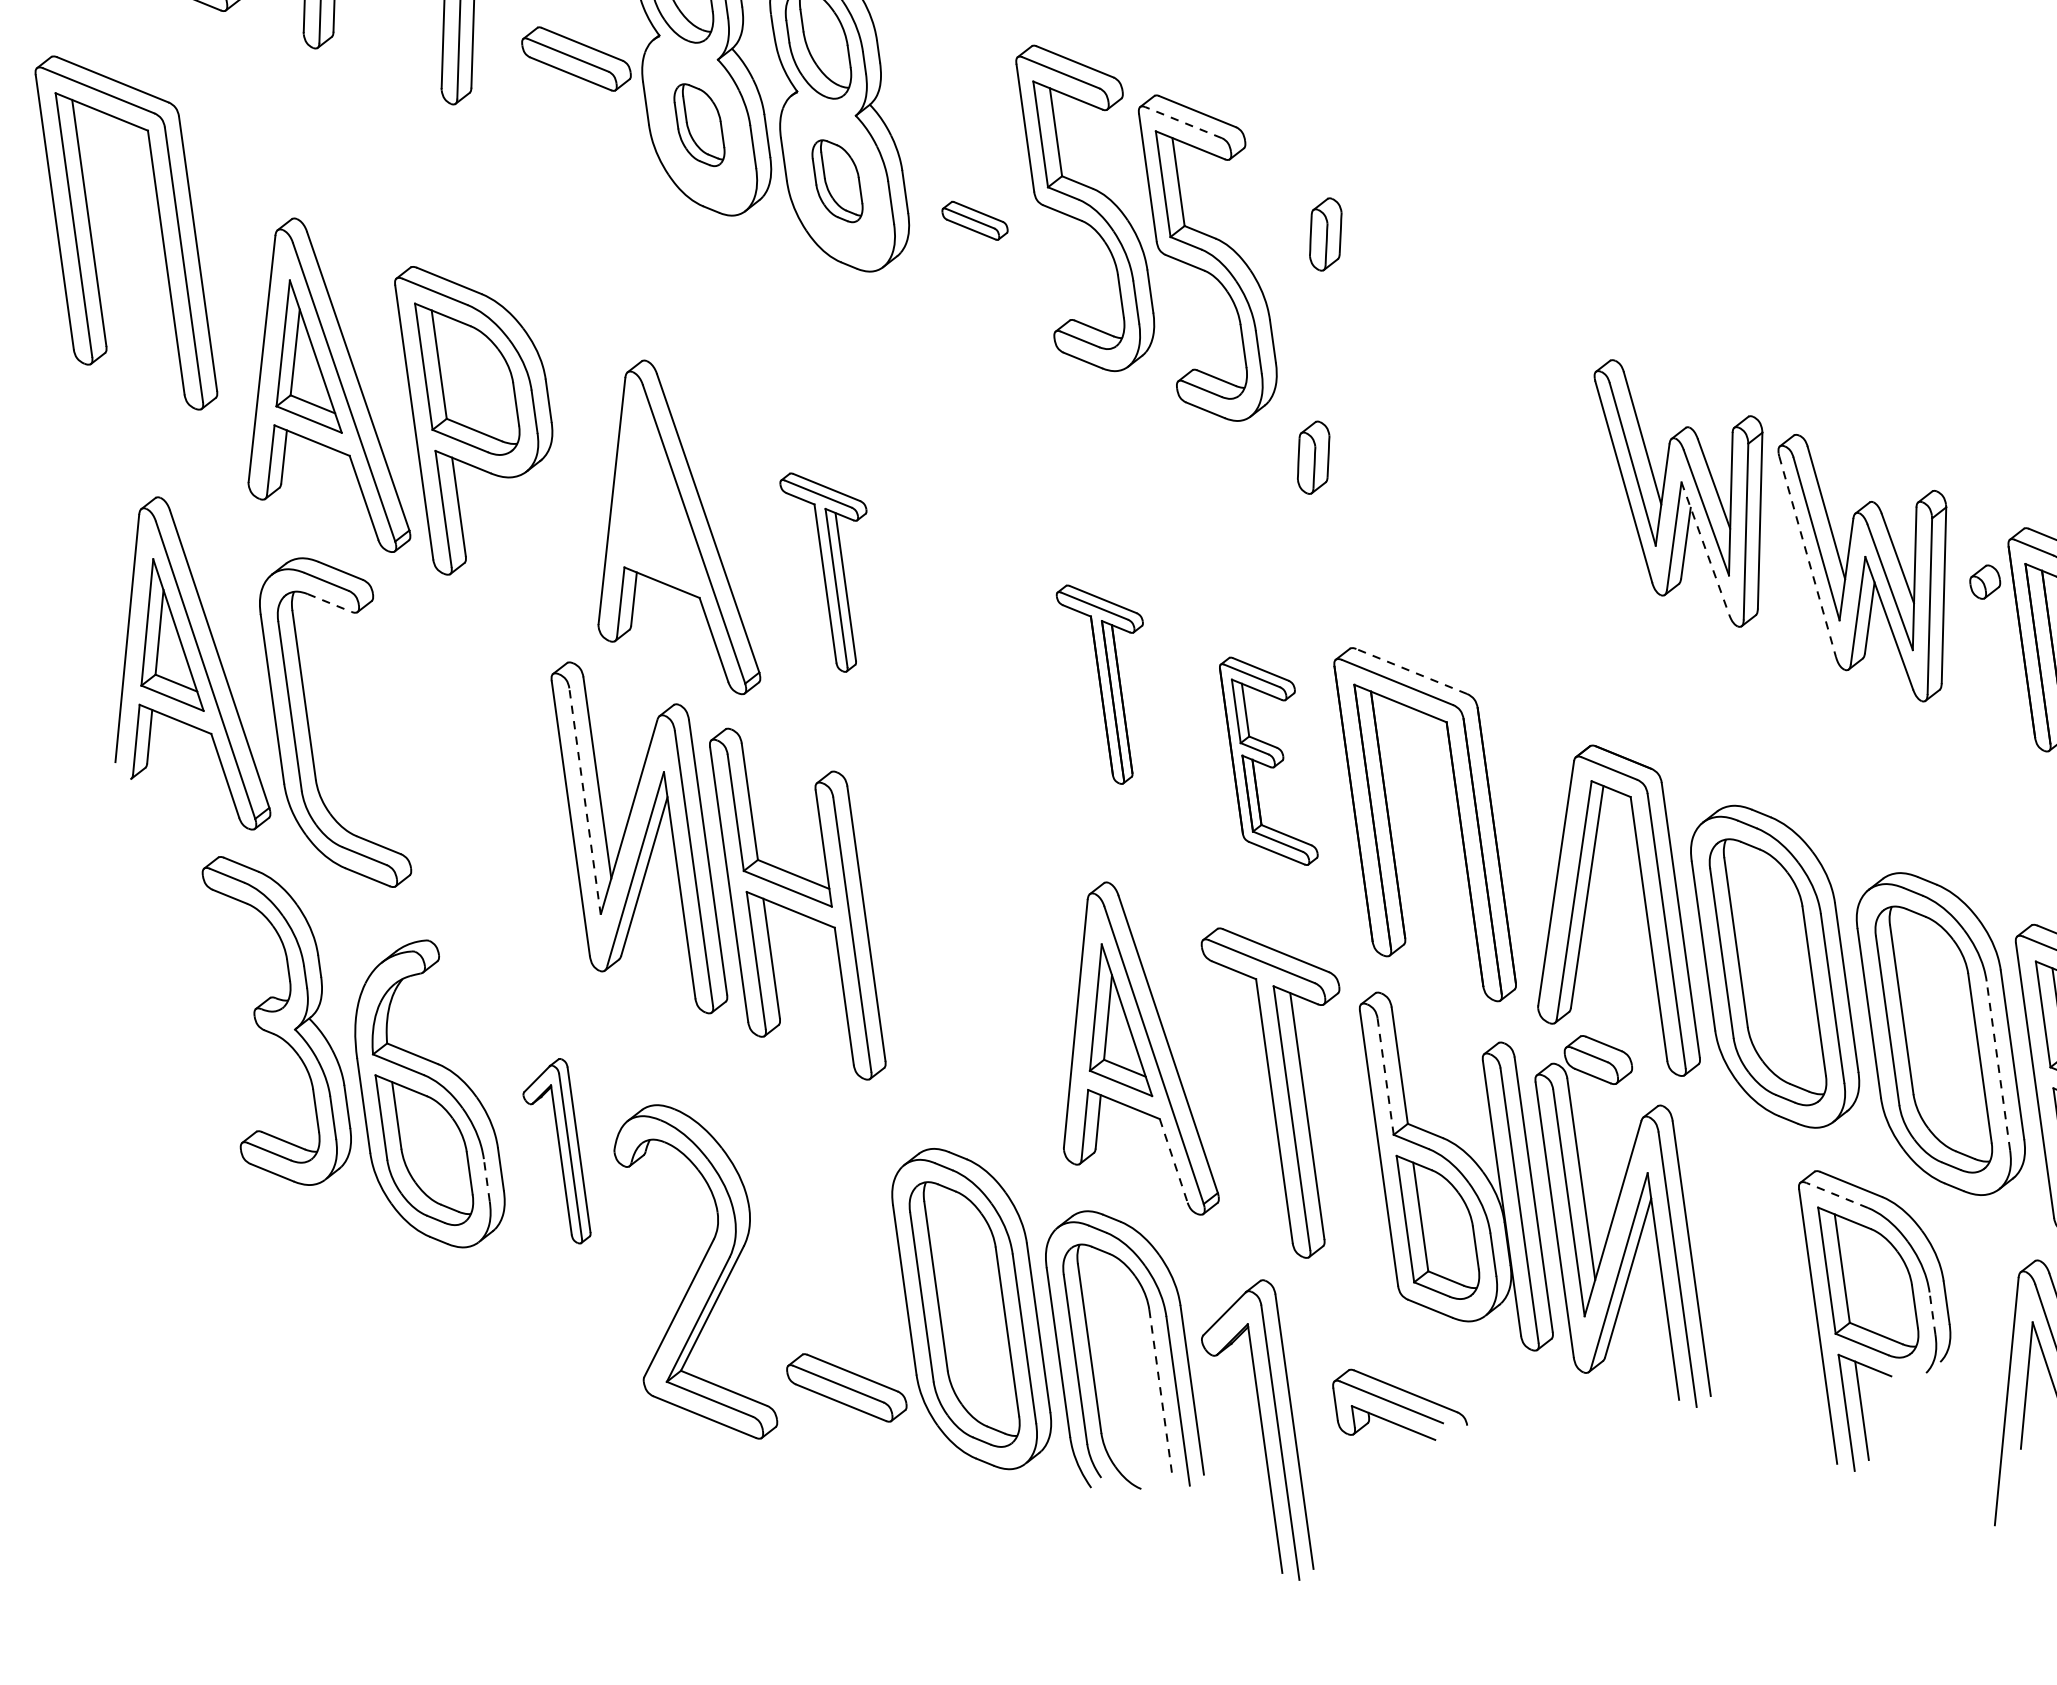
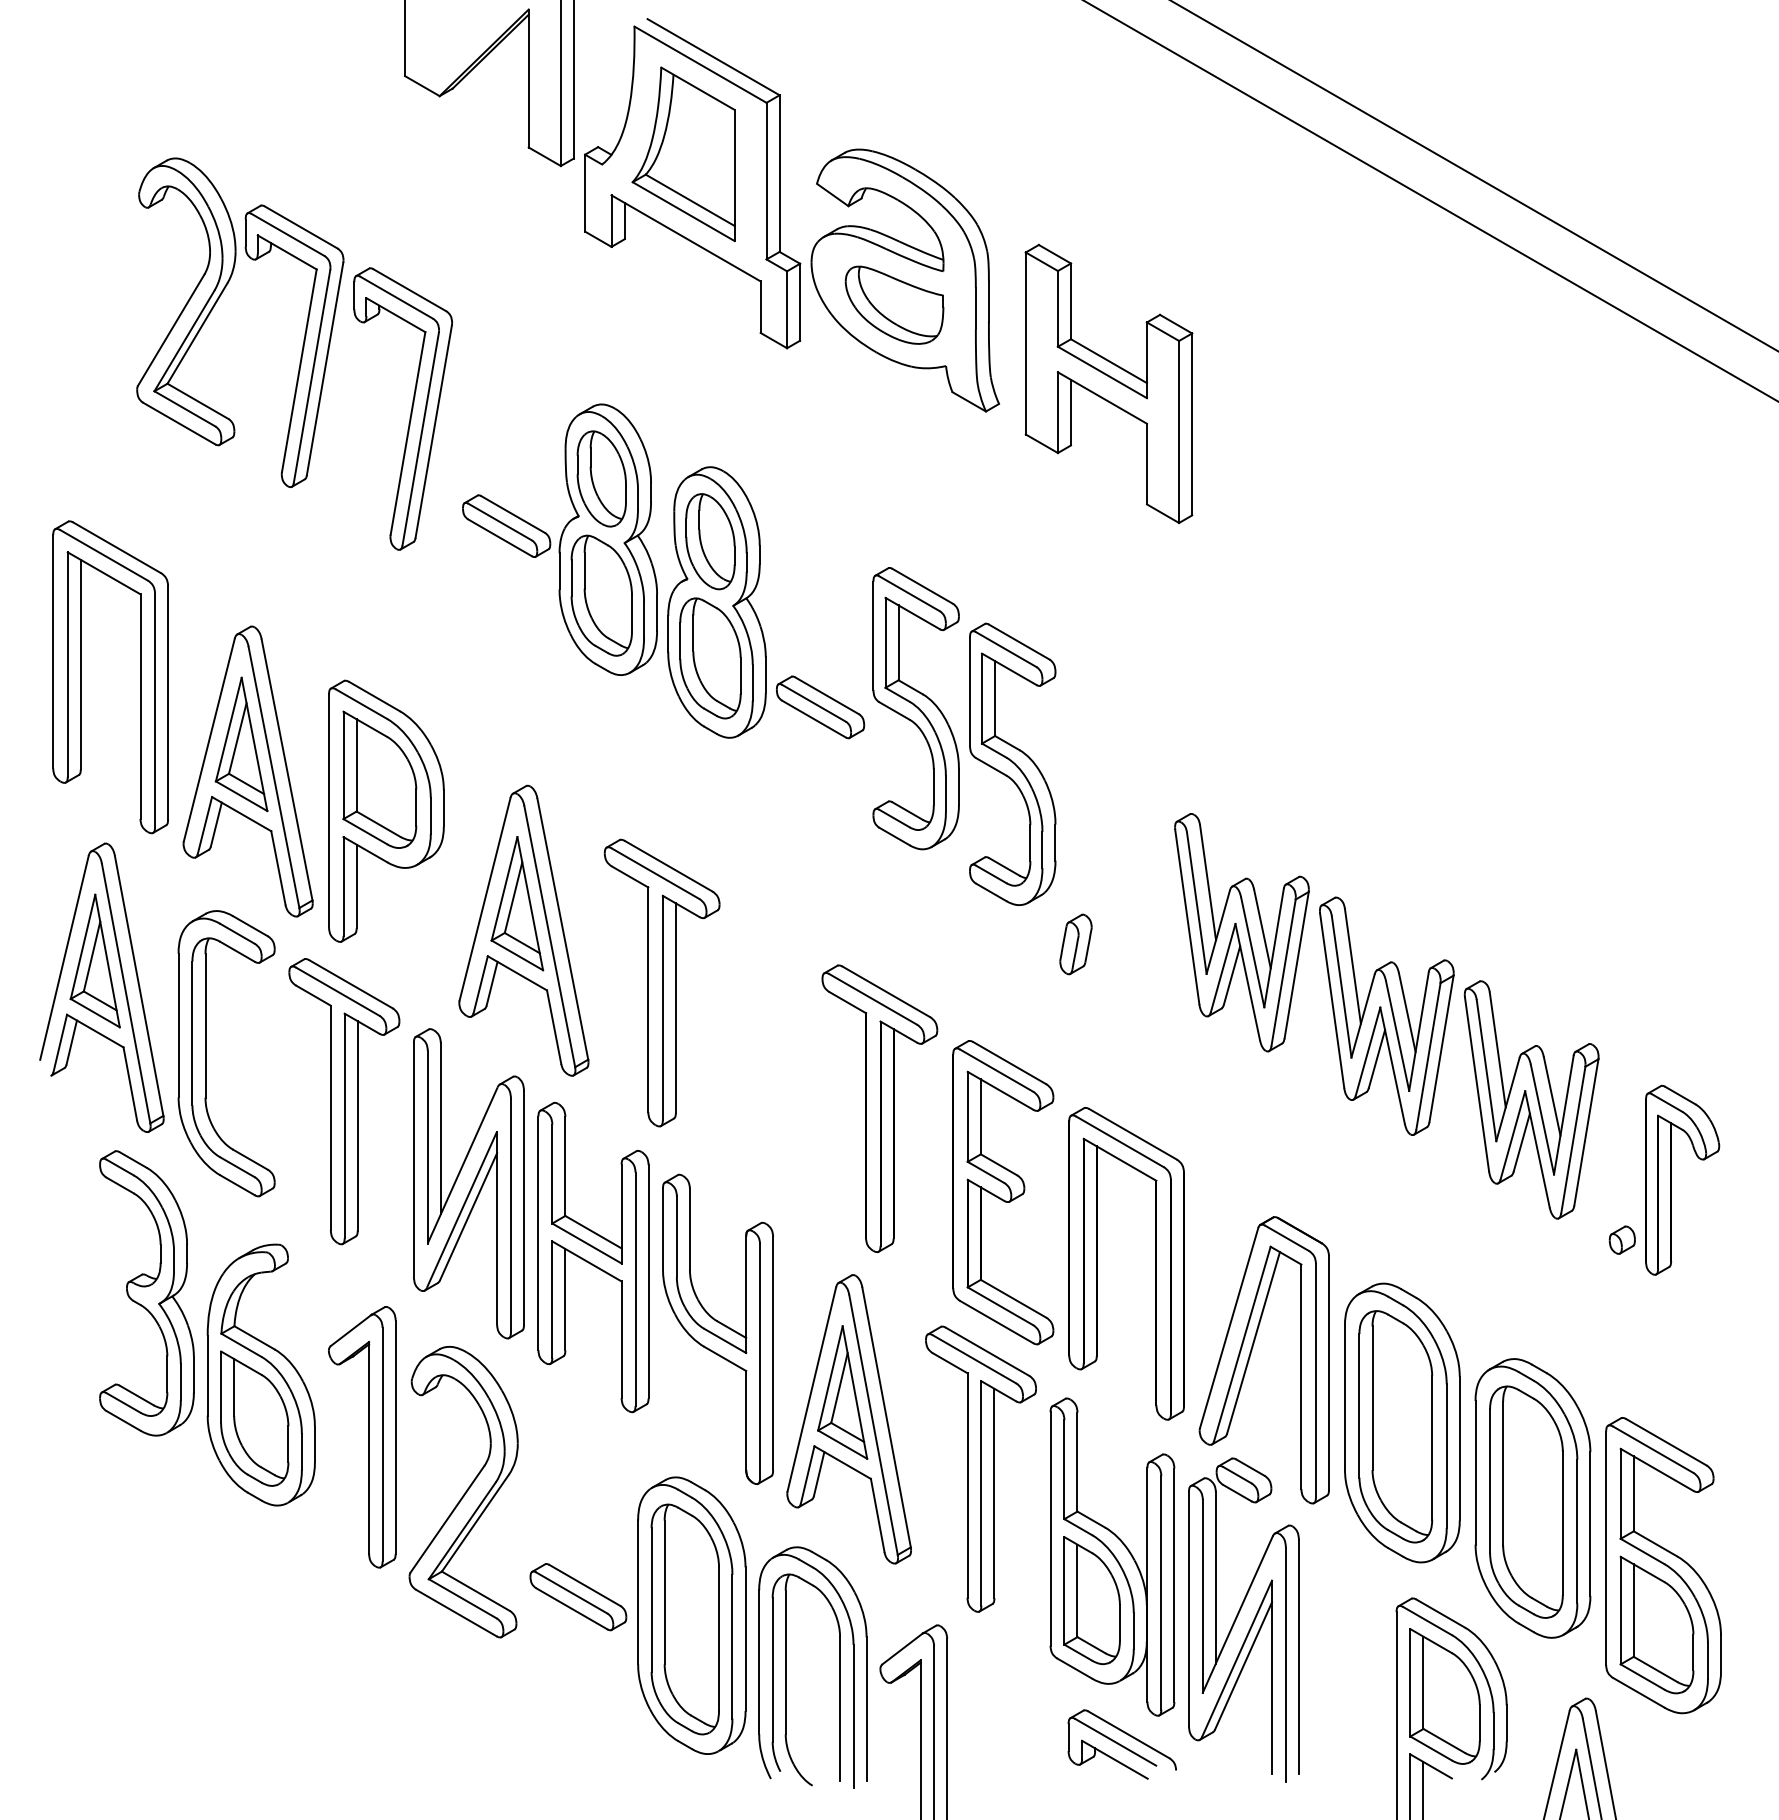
line: (1183, 122) -> (1006, 649), dashed -> solid
part: (699, 125) -> (601, 595), size x1.67
part: (837, 181) -> (710, 658), size x1.67
part: (974, 220) -> (820, 707), size x1.67
part: (1325, 234) -> (1111, 759), removed
part: (92, 238) -> (81, 677), moved
part: (1506, 416) -> (1241, 932), added
part: (650, 500) -> (517, 903), added
line: (1705, 549) -> (1392, 1066), dashed -> solid
line: (1808, 556) -> (1477, 1084), dashed -> solid
part: (832, 569) -> (661, 982), size x1.67
part: (1984, 581) -> (1621, 1239), moved
line: (329, 602) -> (237, 951), dashed -> solid
line: (1411, 671) -> (1132, 1134), dashed -> solid
part: (1109, 682) -> (879, 1108), size x1.67
part: (1268, 760) -> (1003, 1192), size x1.67
part: (479, 761) -> (344, 1101), added
line: (584, 800) -> (427, 1146), dashed -> solid
part: (955, 967) -> (717, 1328), added
line: (1998, 1065) -> (1577, 1531), dashed -> solid
line: (1385, 1076) -> (1064, 1469), dashed -> solid
part: (555, 1153) -> (362, 1437), size x1.67
line: (1173, 1161) -> (877, 1515), dashed -> solid
line: (486, 1180) -> (301, 1452), dashed -> solid
line: (1837, 1195) -> (1427, 1621), dashed -> solid
part: (693, 1274) -> (463, 1492), moved
line: (1932, 1313) -> (1493, 1730), dashed -> solid
part: (846, 1388) -> (578, 1597), moved
line: (1161, 1393) -> (840, 1708), dashed -> solid
part: (1398, 1403) -> (1121, 1744), moved

